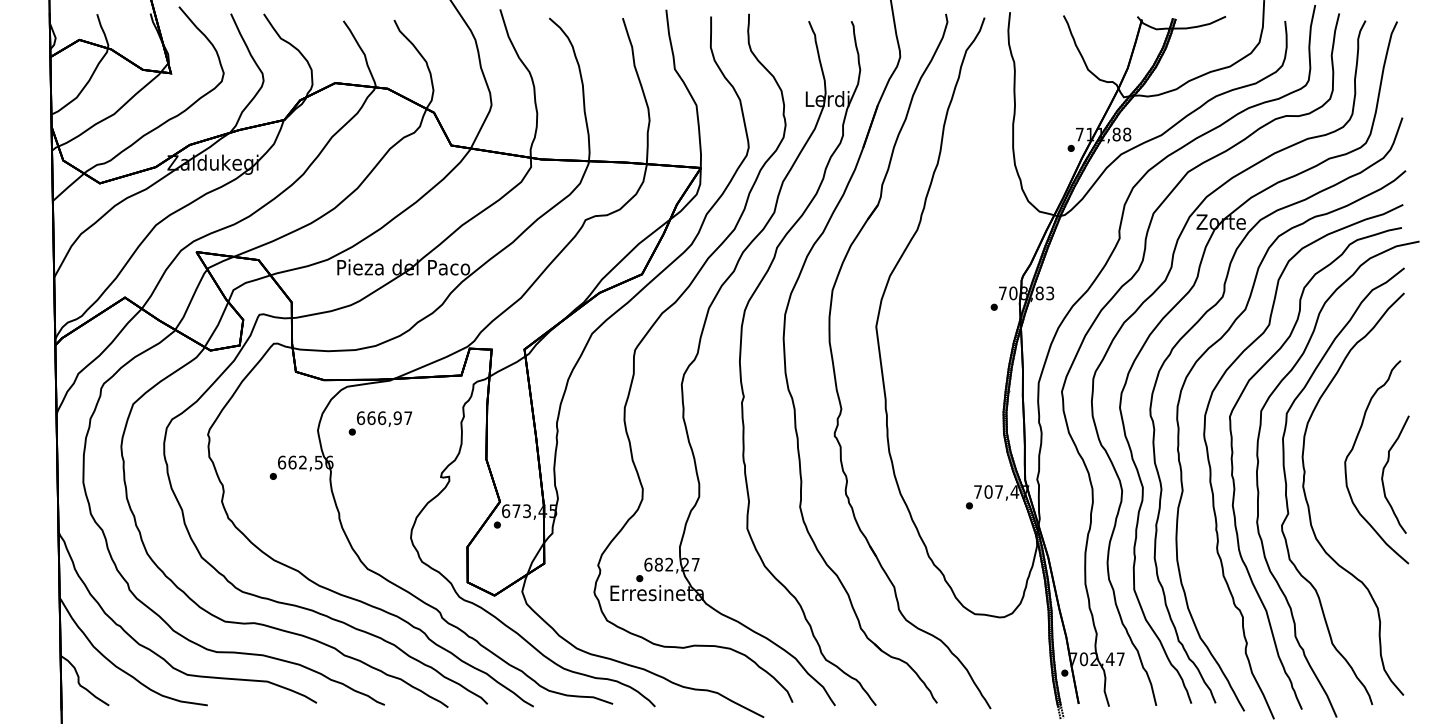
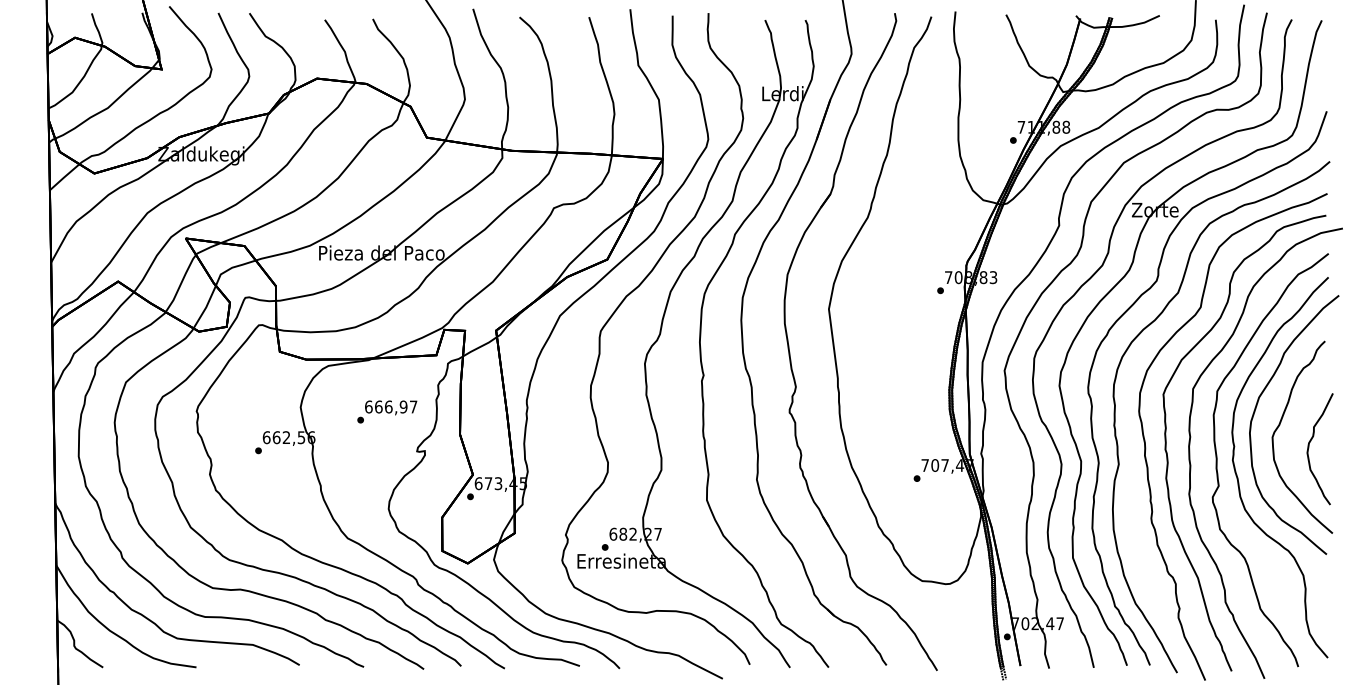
text: (380, 423) -> (387, 412), moved
curve: (1327, 434) -> (1255, 411), added

